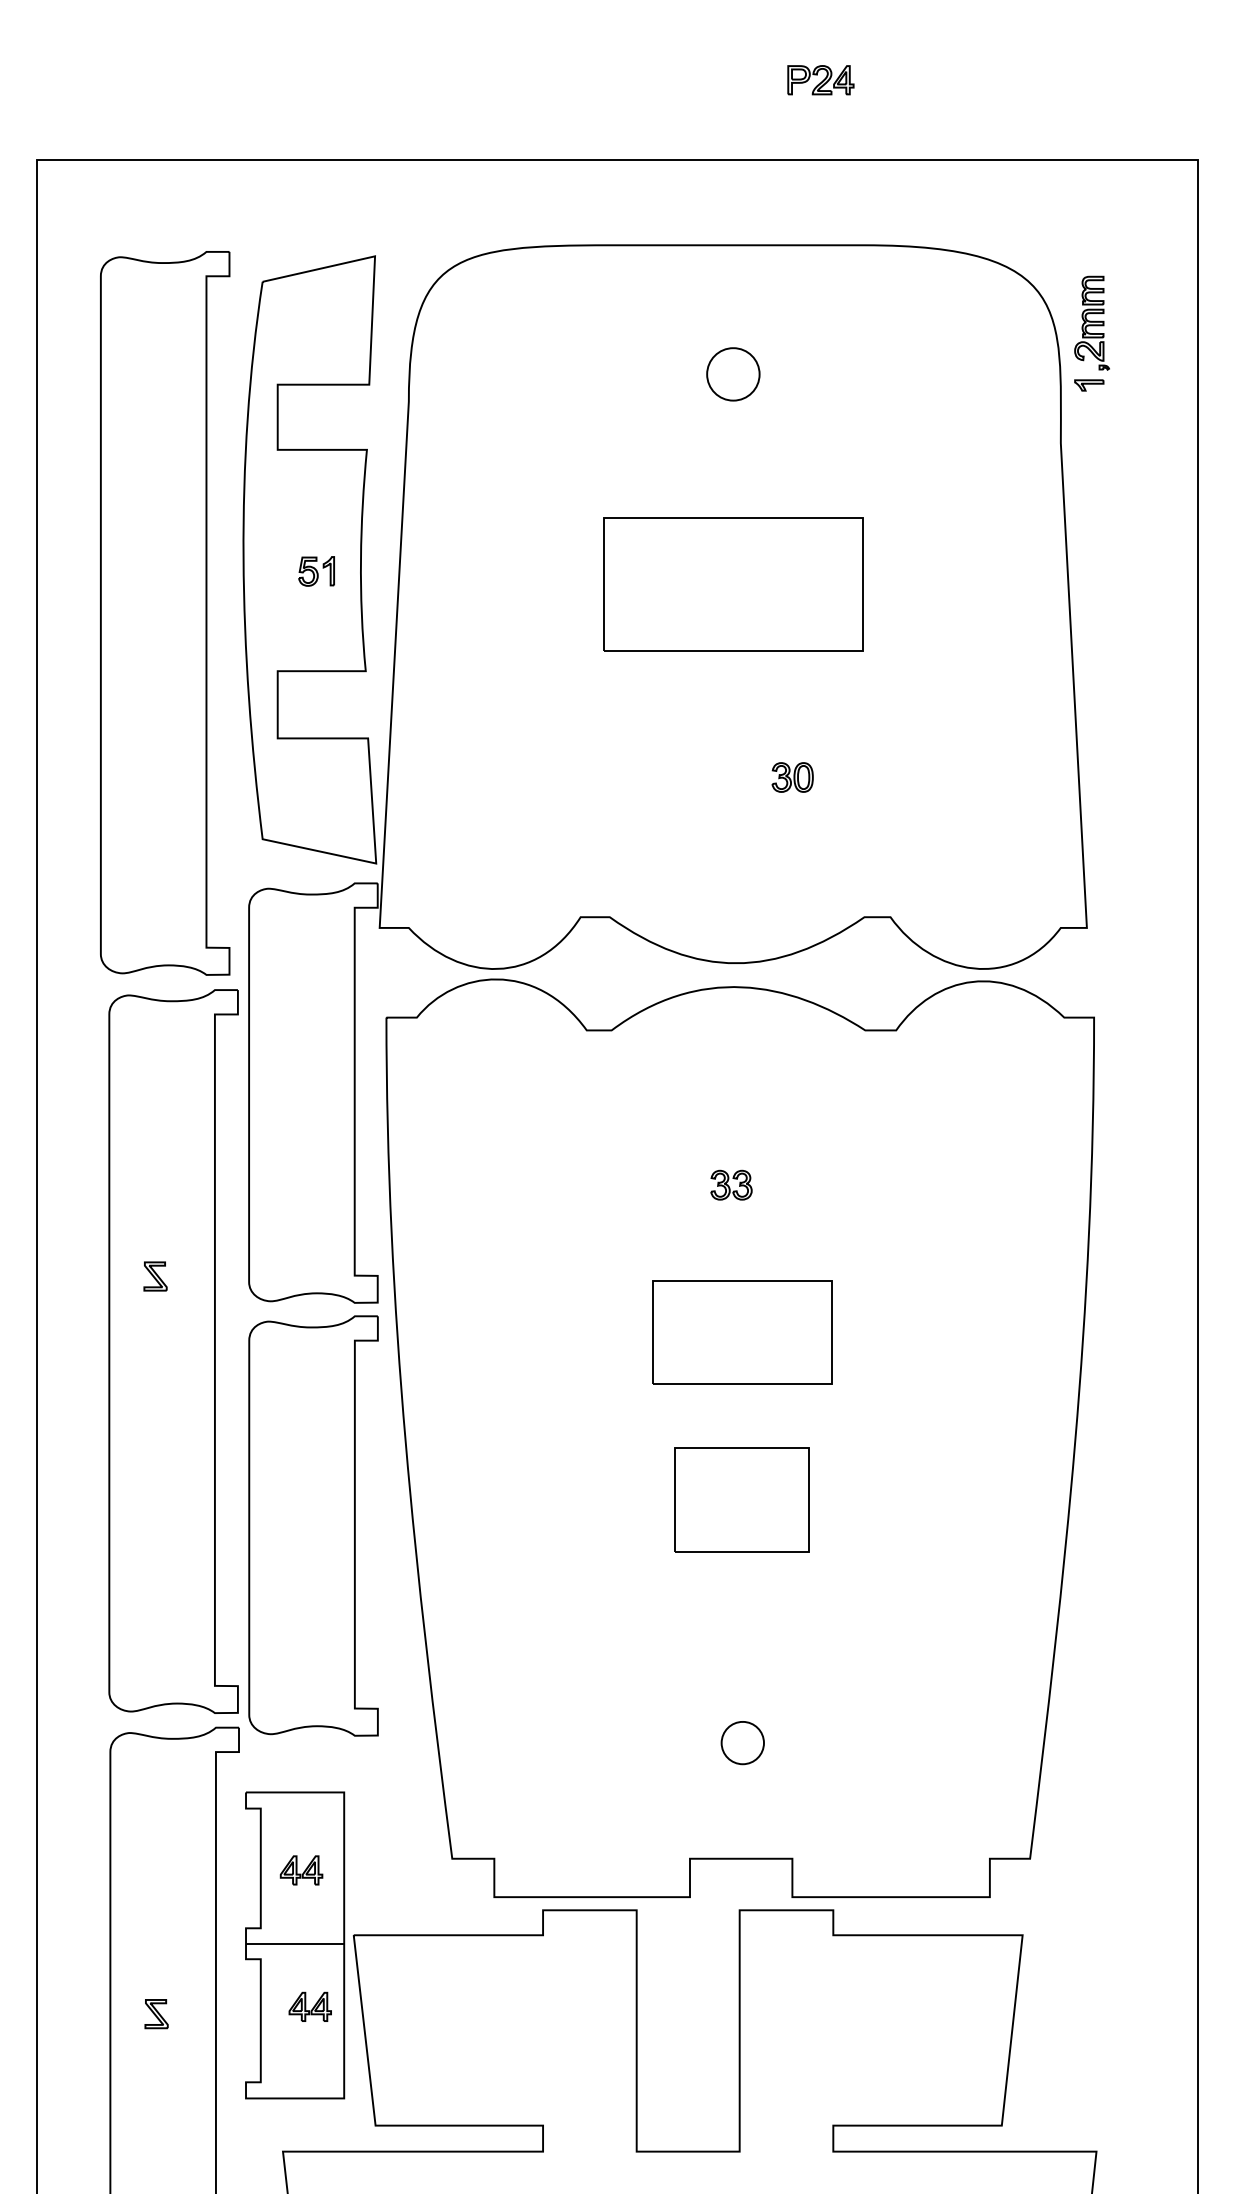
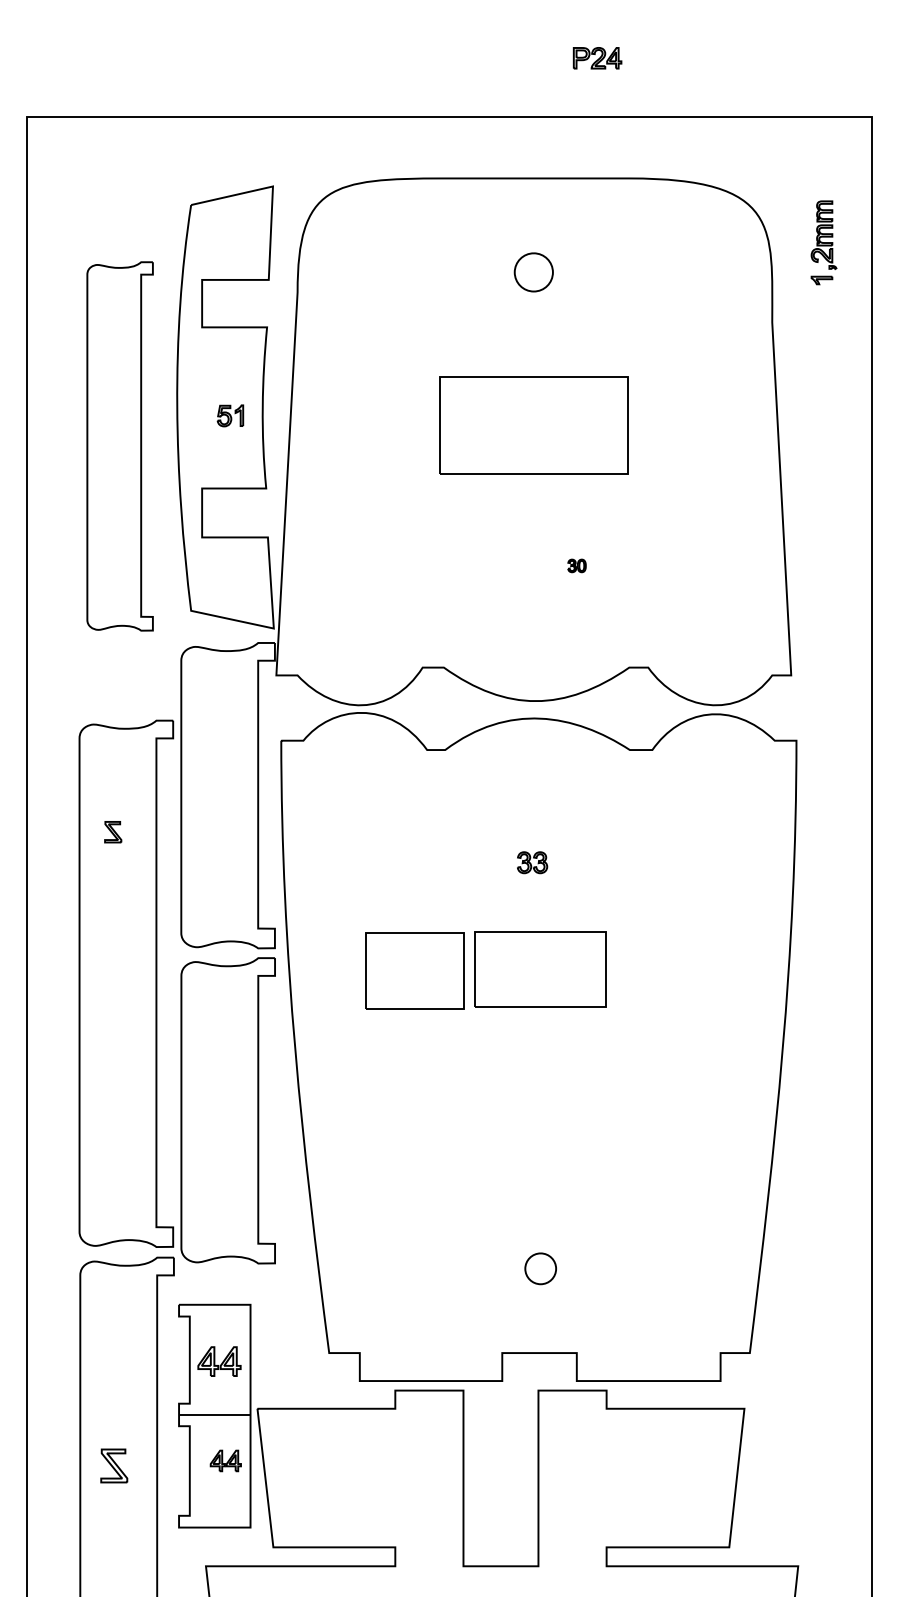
part: (1091, 333) -> (823, 242), moved
part: (164, 613) -> (119, 446), size x0.7
part: (791, 776) -> (576, 565), size x0.6
part: (155, 1276) -> (113, 832), moved
part: (741, 1499) -> (414, 970), moved
part: (301, 1870) -> (219, 1361), size x1.4
part: (155, 2014) -> (113, 1466), size x1.6

